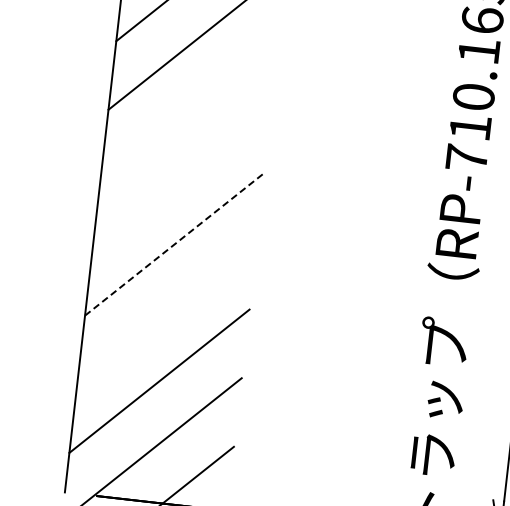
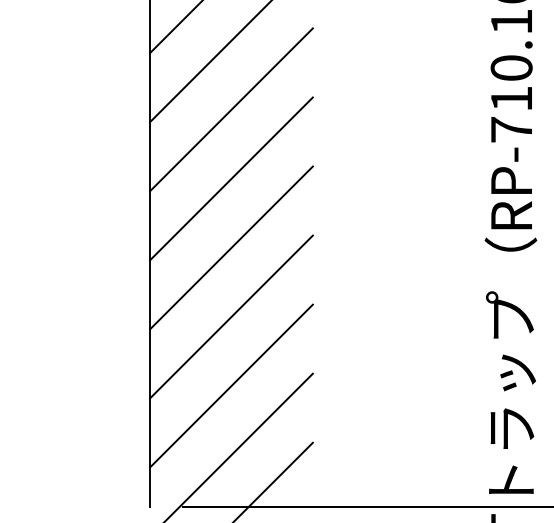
line: (190, 106) -> (231, 109), added
line: (183, 175) -> (231, 178), added
line: (175, 243) -> (231, 247), dashed -> solid
line: (167, 312) -> (231, 316), added

